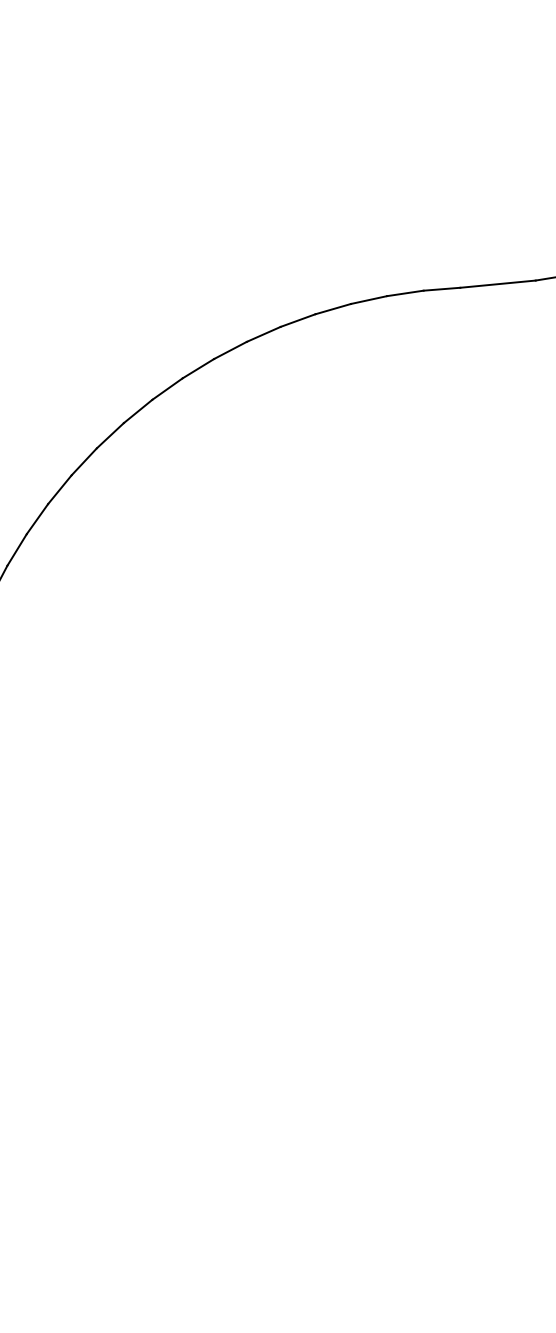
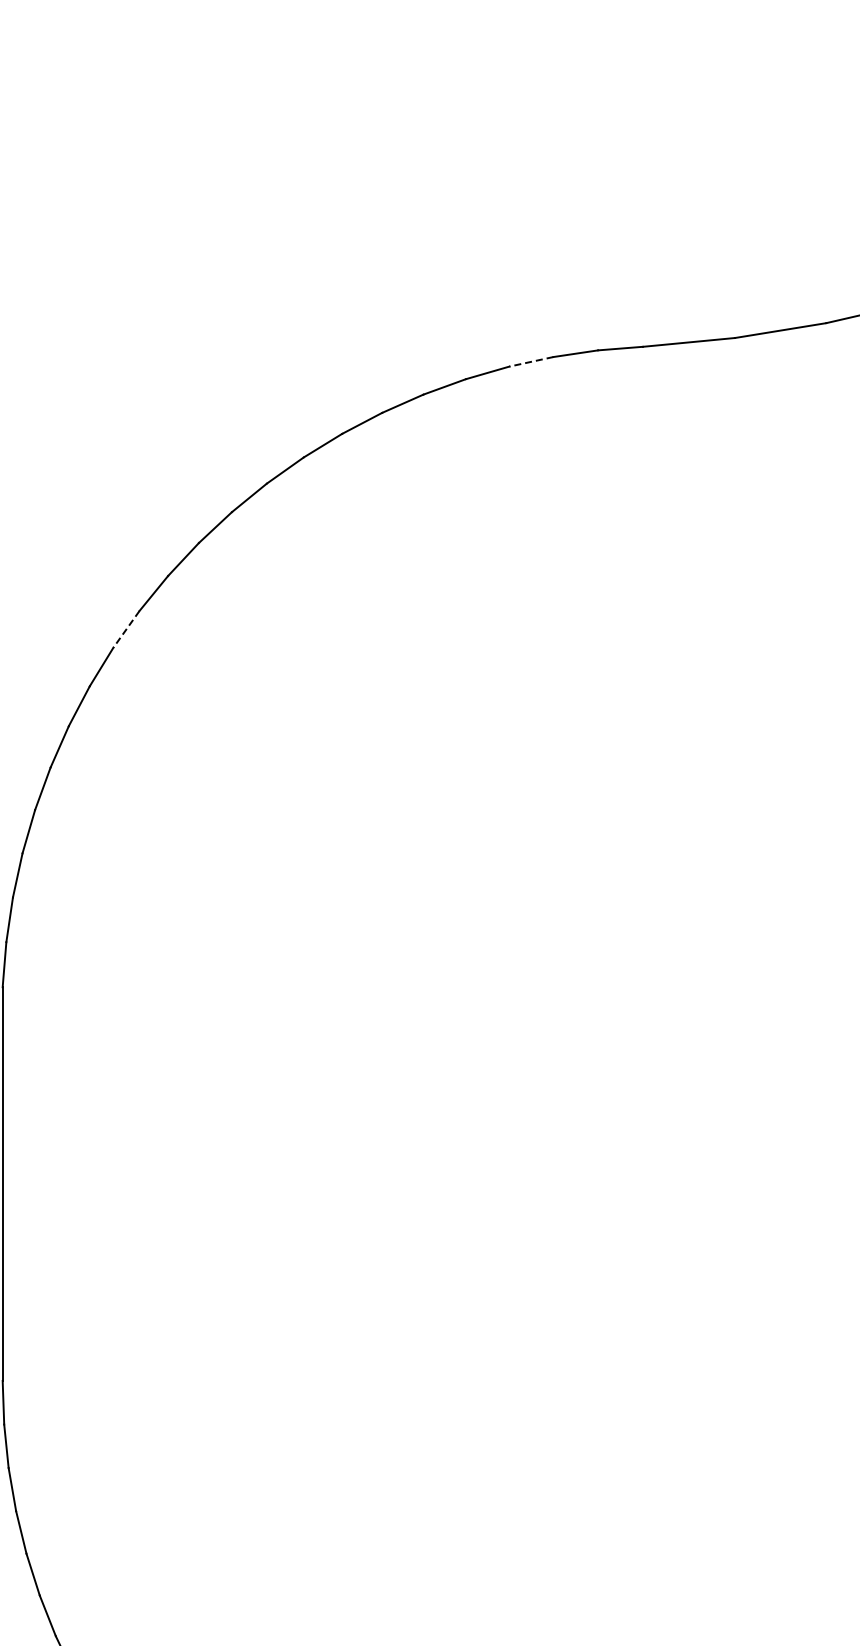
line: (369, 299) -> (531, 361), solid -> dashed
line: (37, 519) -> (126, 629), solid -> dashed

